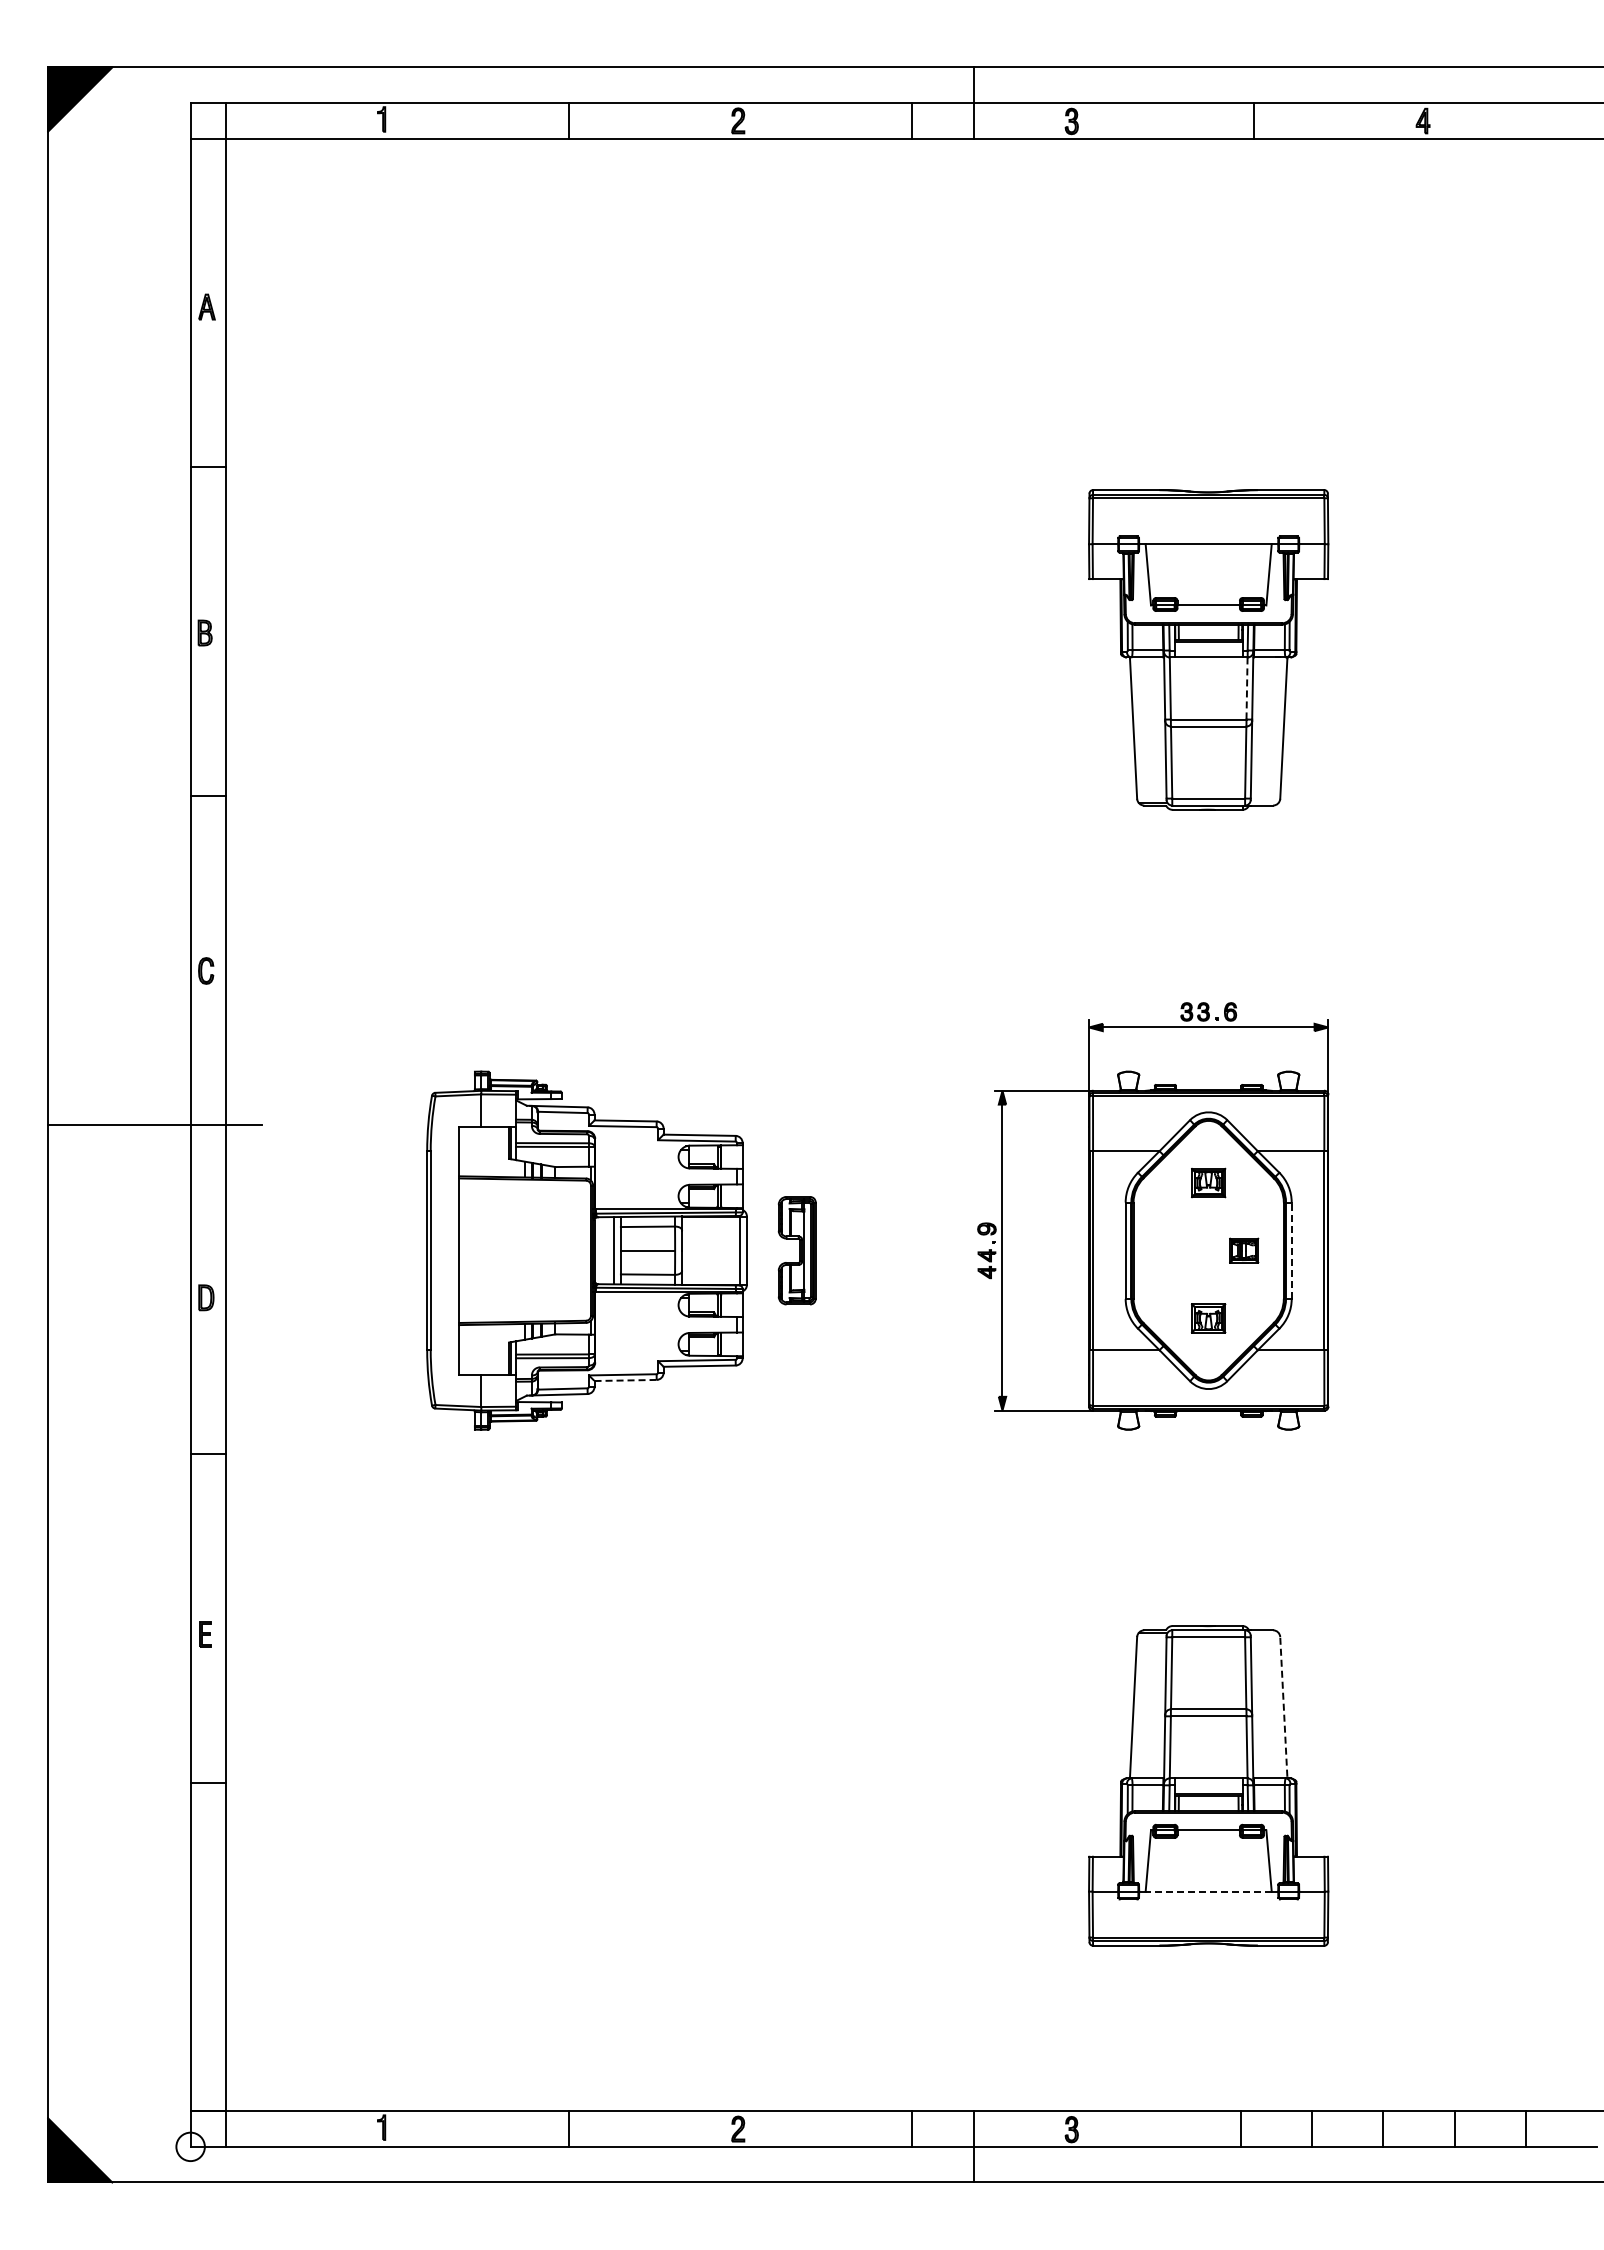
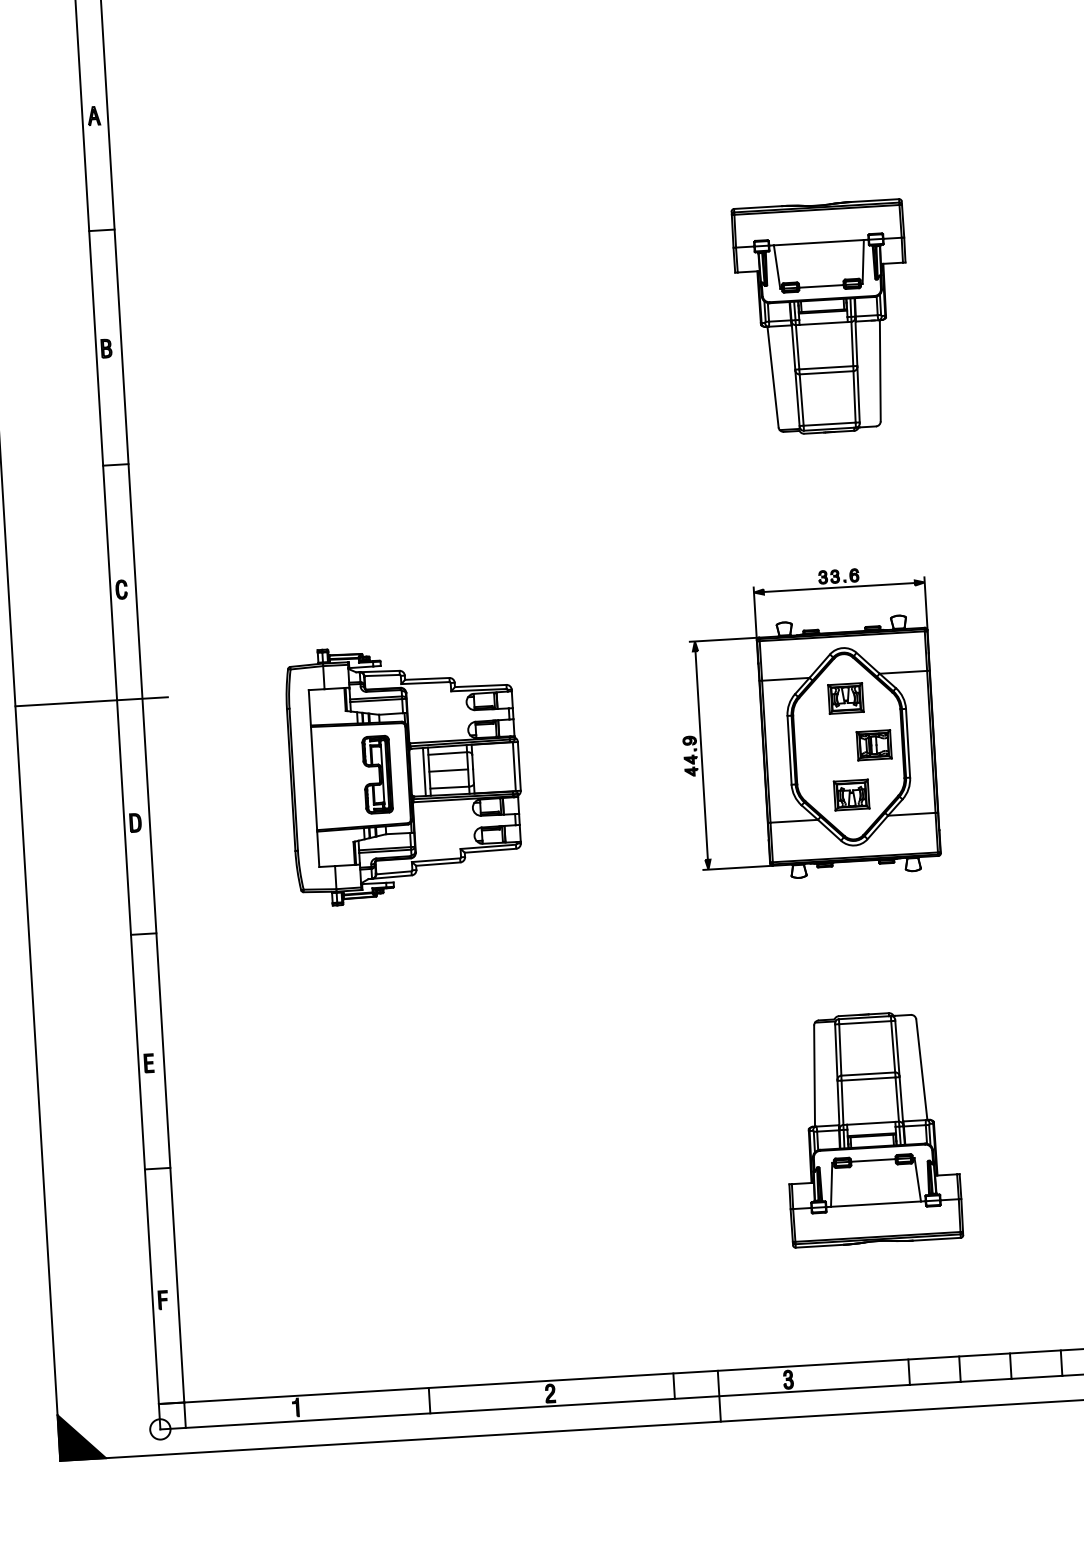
line: (1247, 688) -> (852, 343), dashed -> solid
part: (1208, 1182) -> (845, 698), size x1.43
part: (796, 1250) -> (377, 774), moved
part: (1243, 1250) -> (873, 745), size x1.67
line: (1291, 1250) -> (907, 743), dashed -> solid
part: (1208, 1318) -> (851, 795), size x1.43
line: (626, 1380) -> (438, 864), dashed -> solid
line: (1283, 1706) -> (921, 1068), dashed -> solid
line: (1208, 1891) -> (875, 1204), dashed -> solid
part: (205, 1966) -> (163, 1300), added

